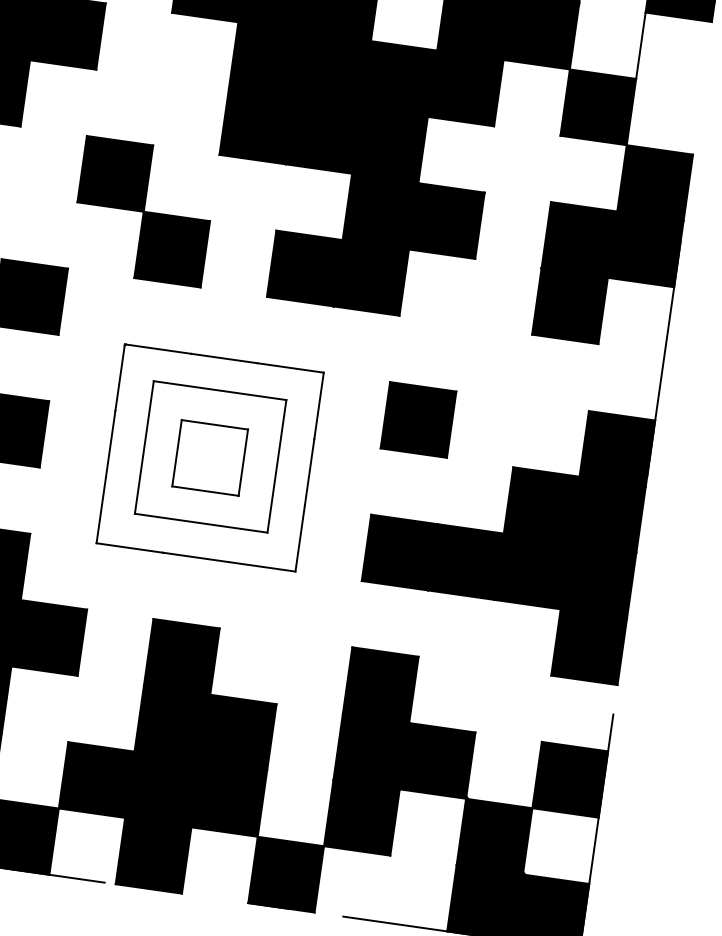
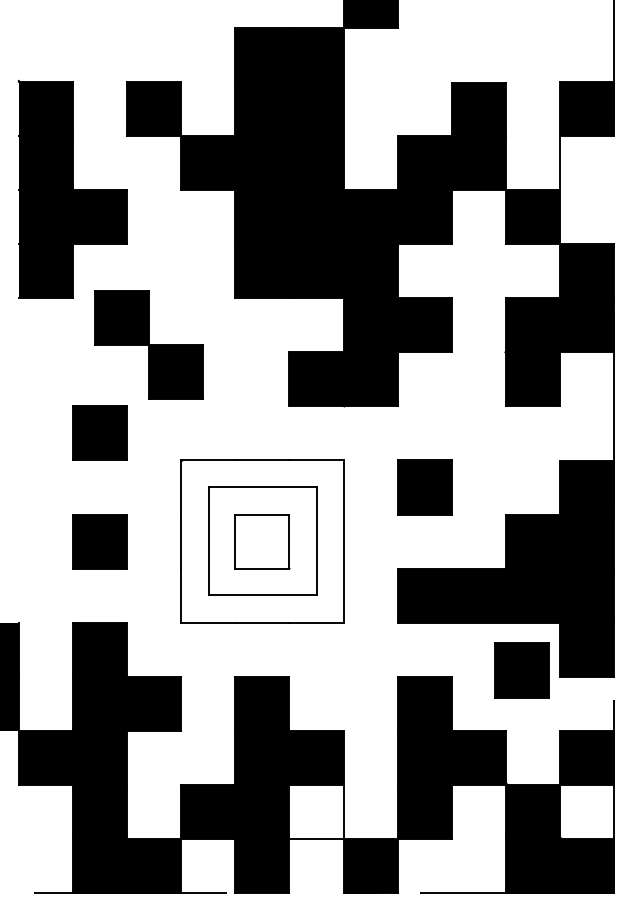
part: (142, 210) -> (148, 344), moved
part: (505, 661) -> (521, 670), added
fill: (229, 799) -> (316, 812), removed

